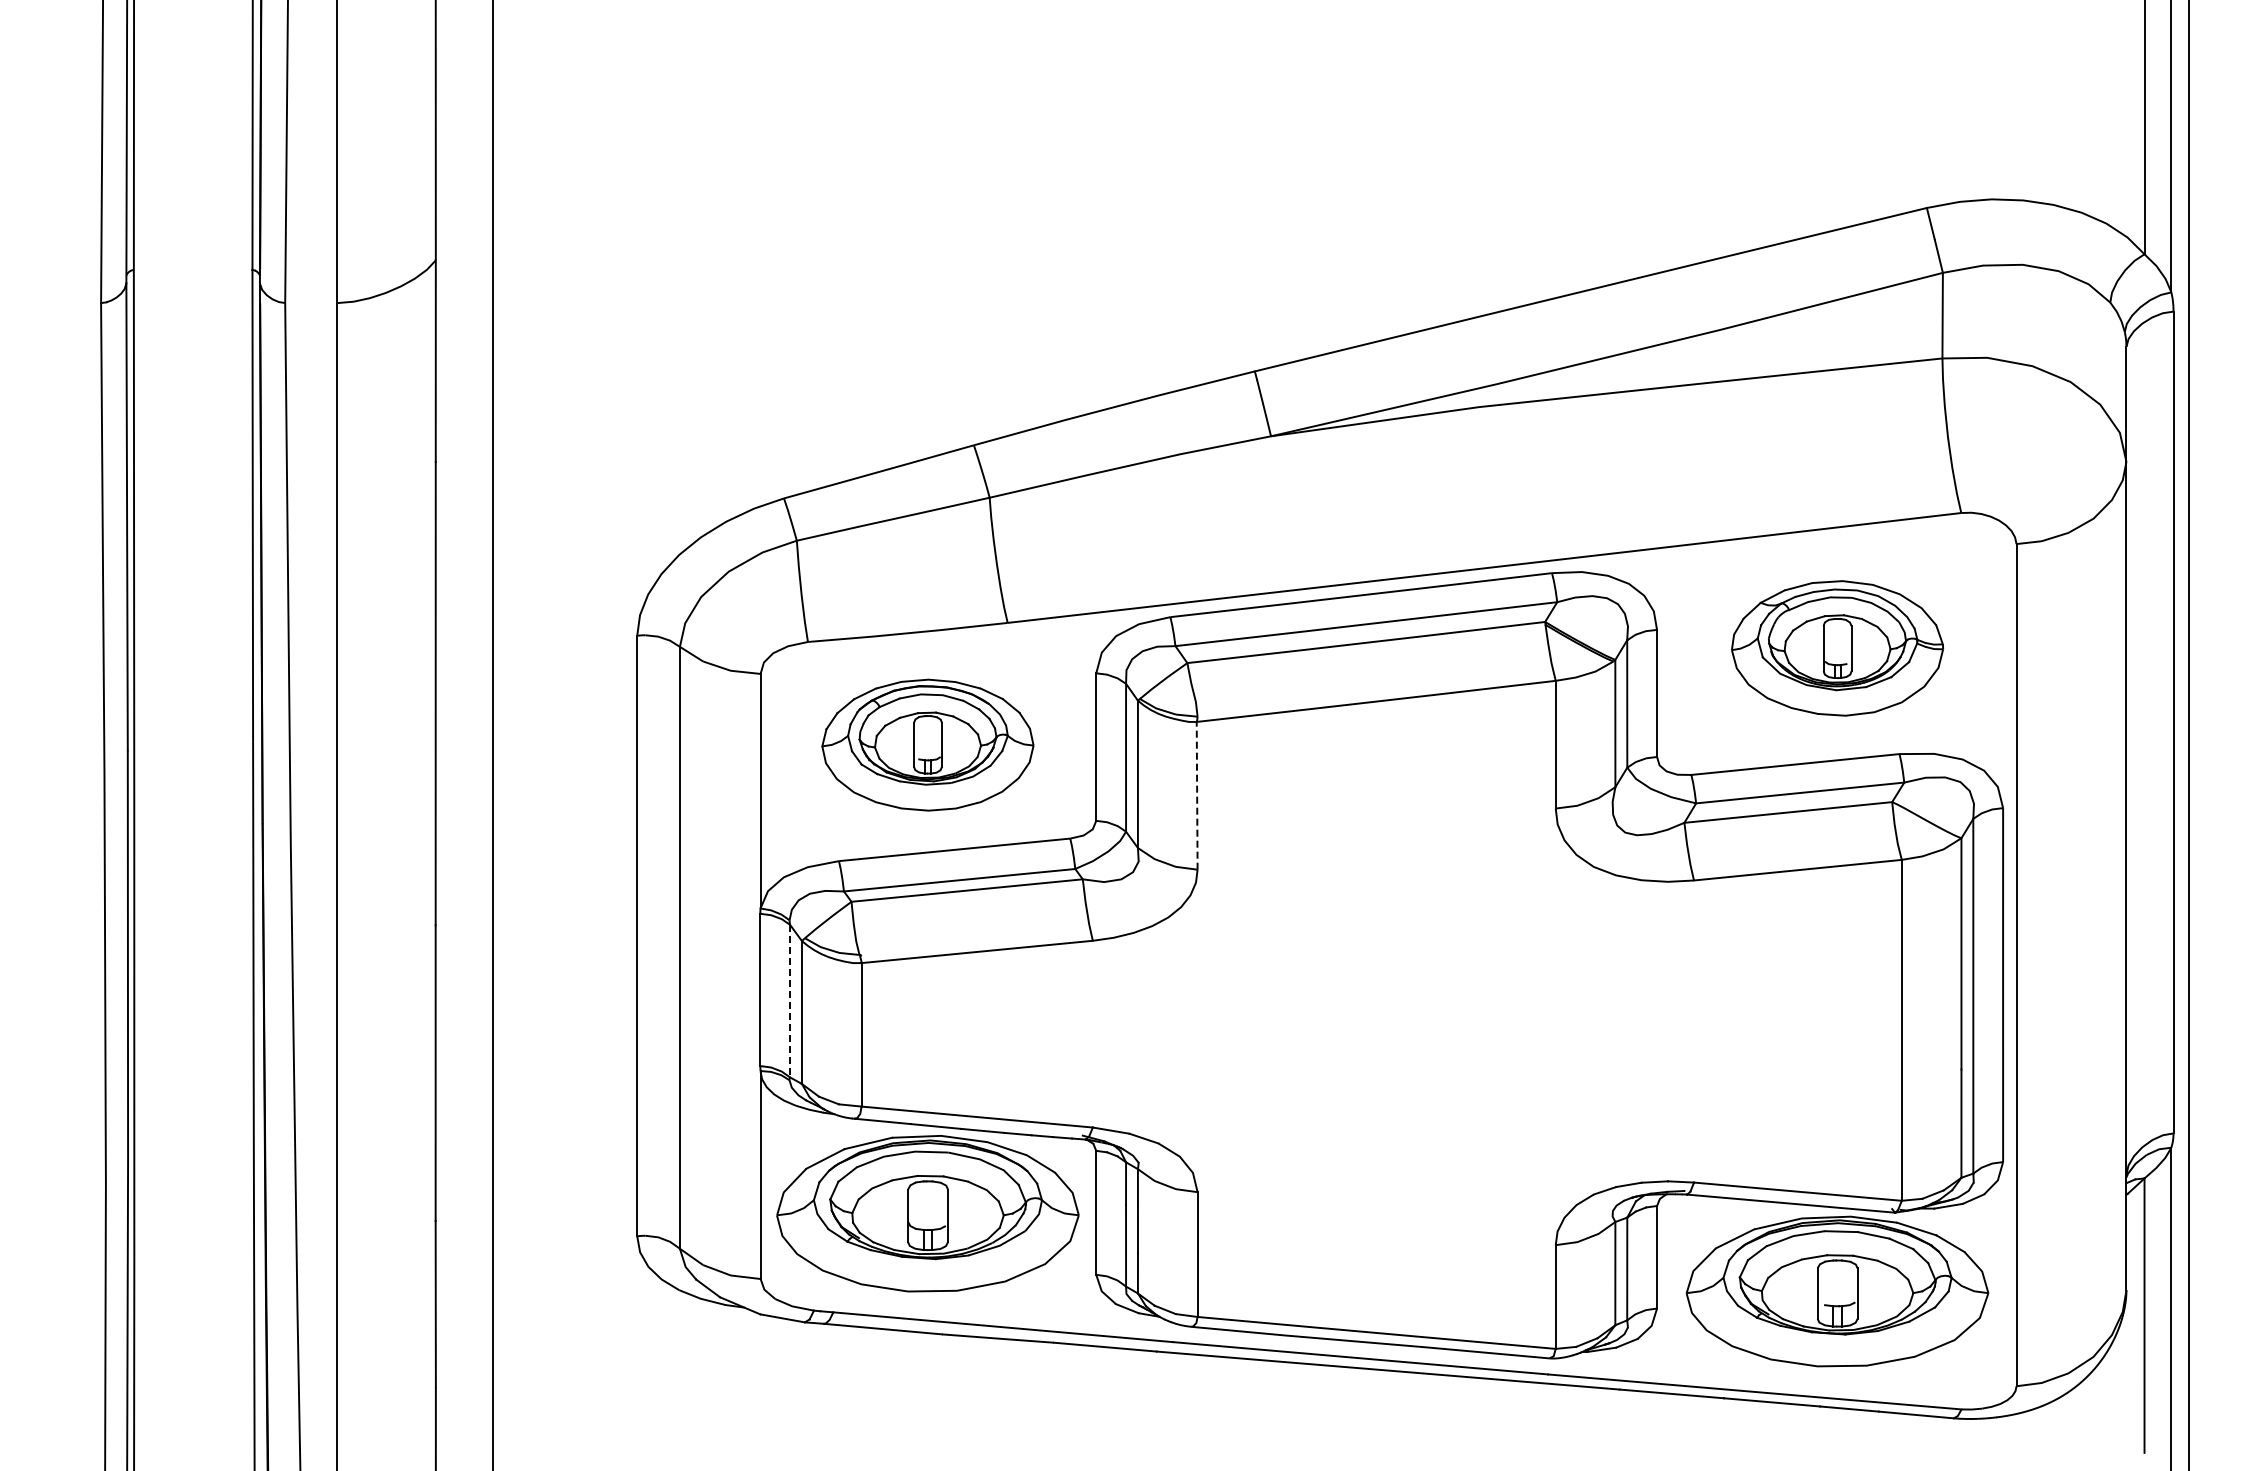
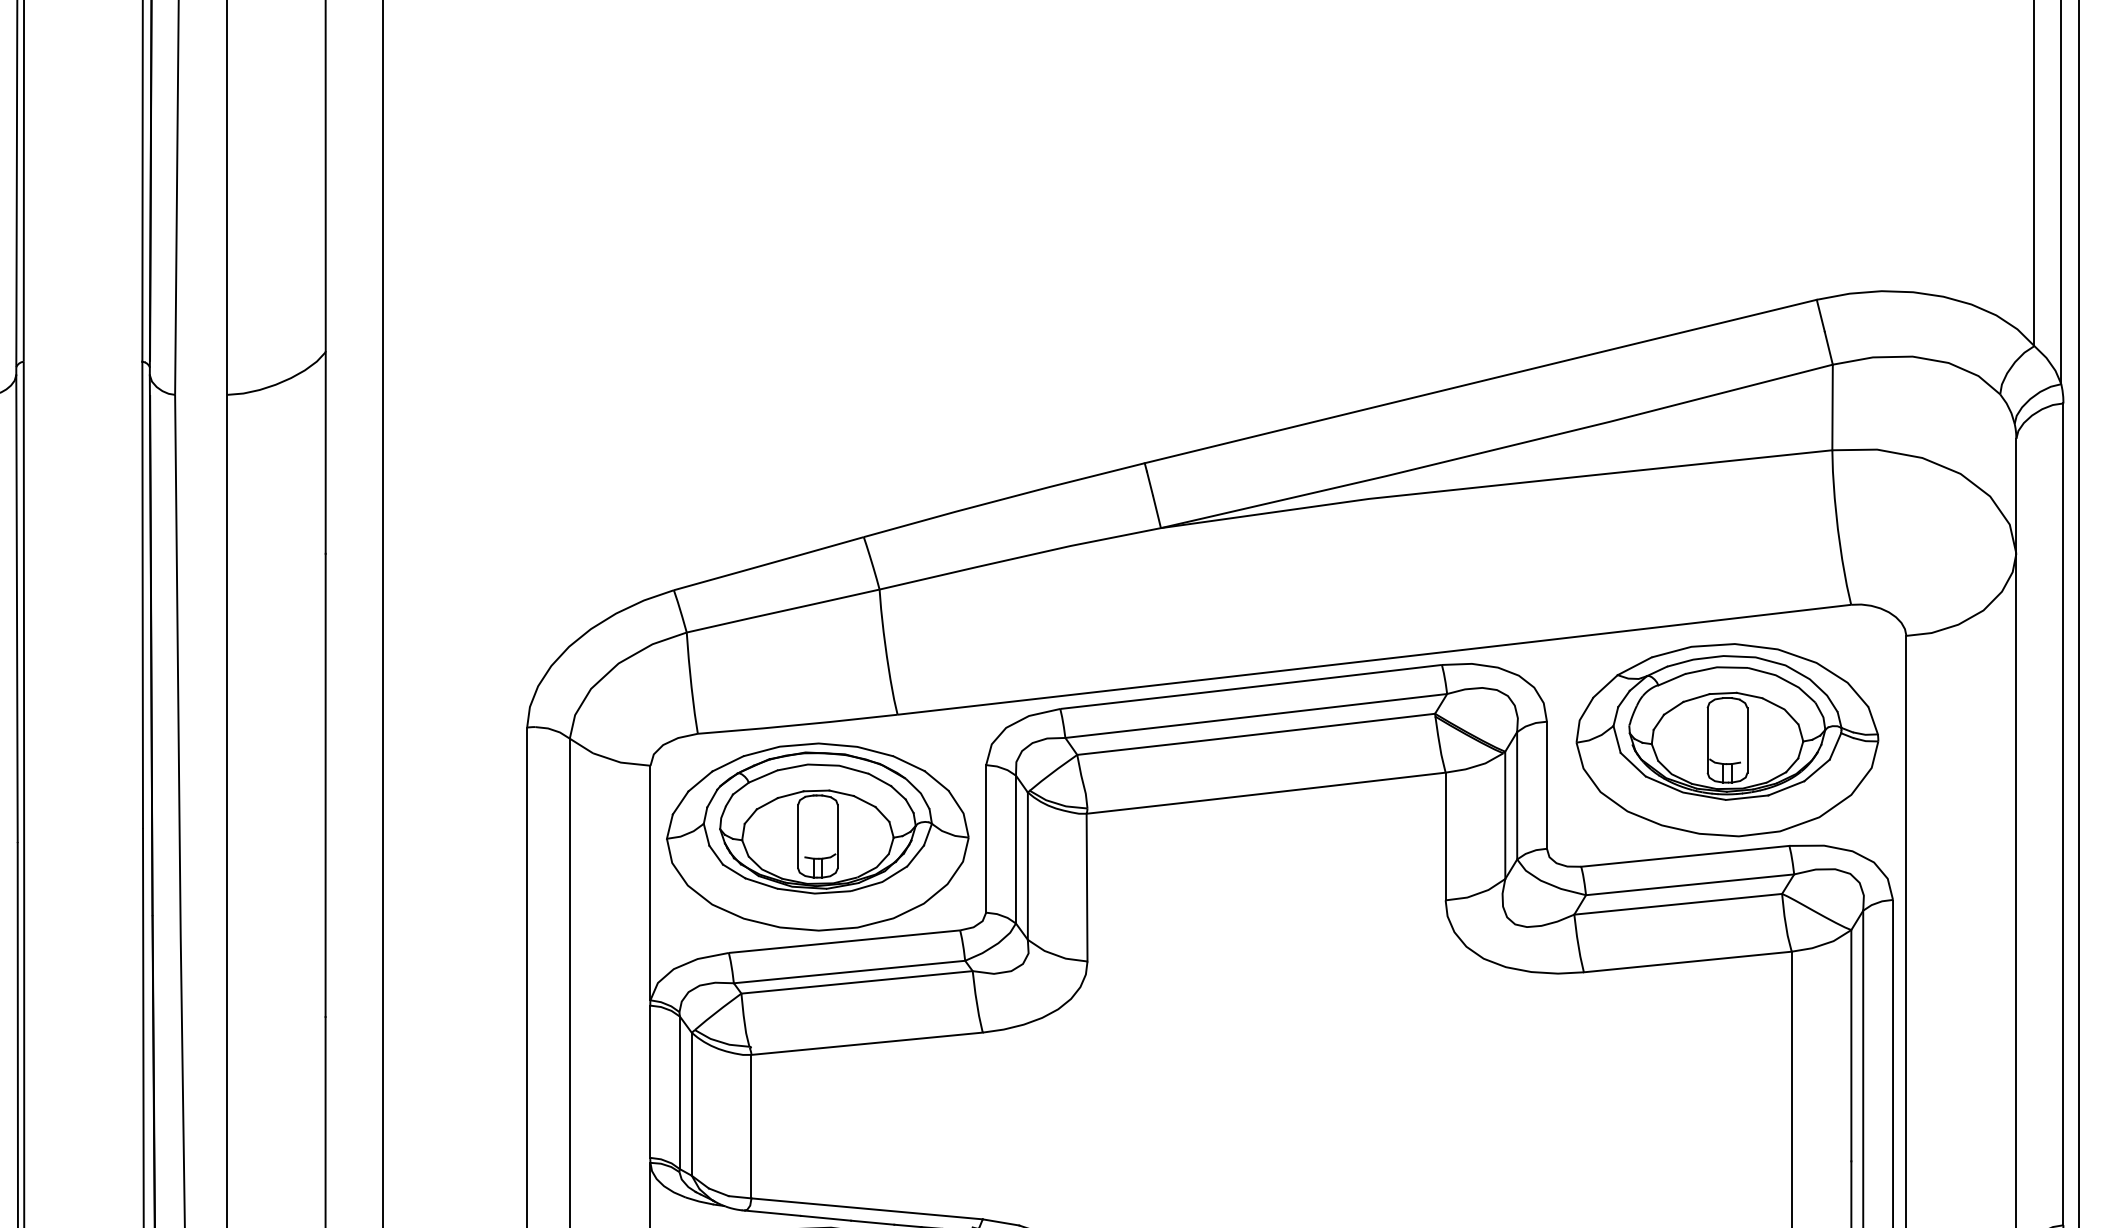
part: (1837, 648) -> (1727, 740), size x1.43
part: (927, 744) -> (817, 836), size x1.43
line: (1197, 795) -> (1087, 887), dashed -> solid
line: (790, 1001) -> (680, 1093), dashed -> solid

